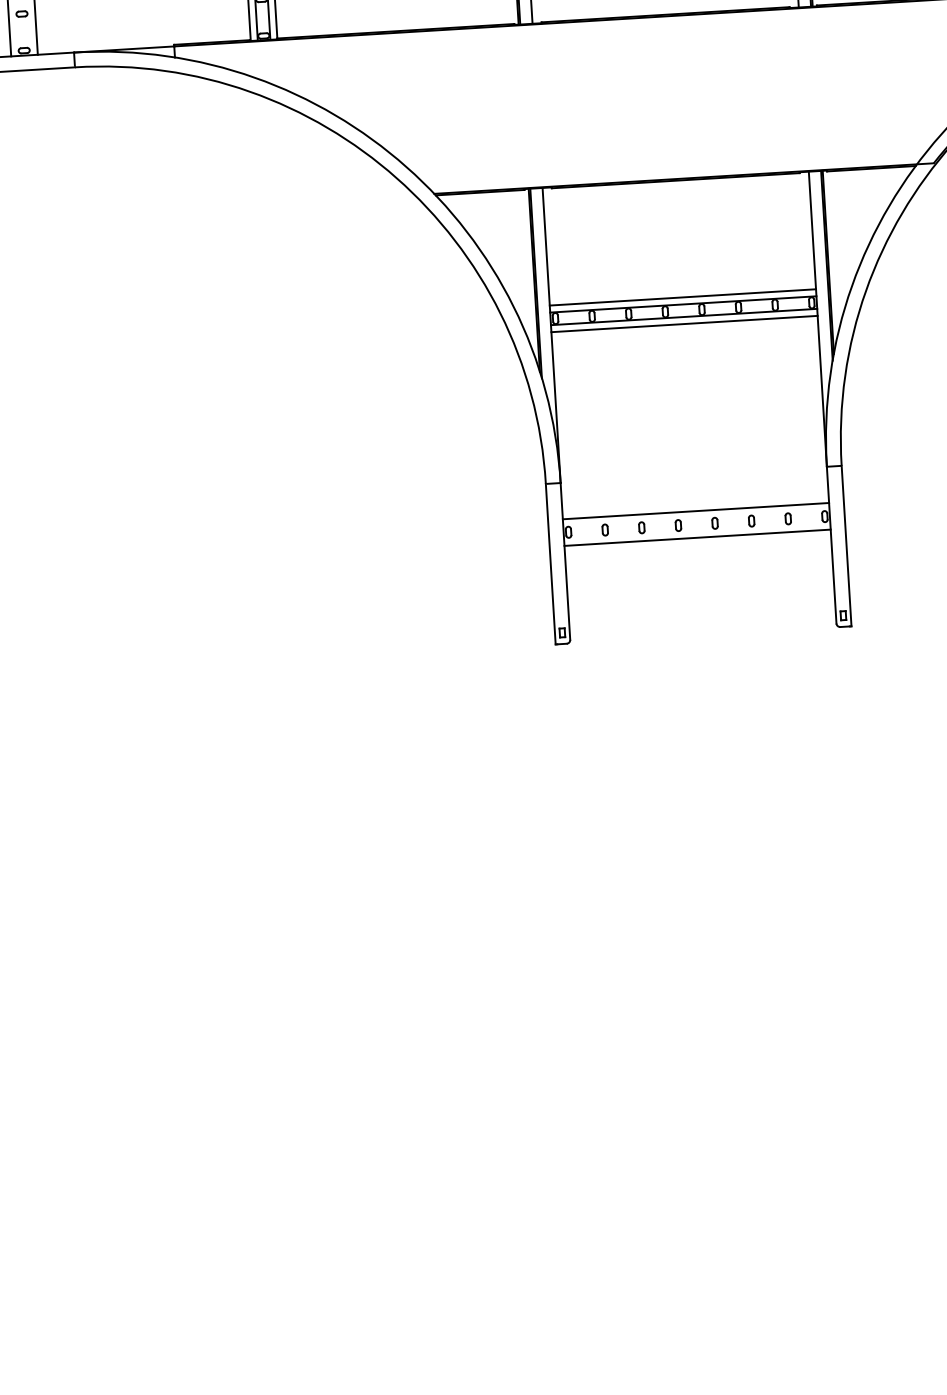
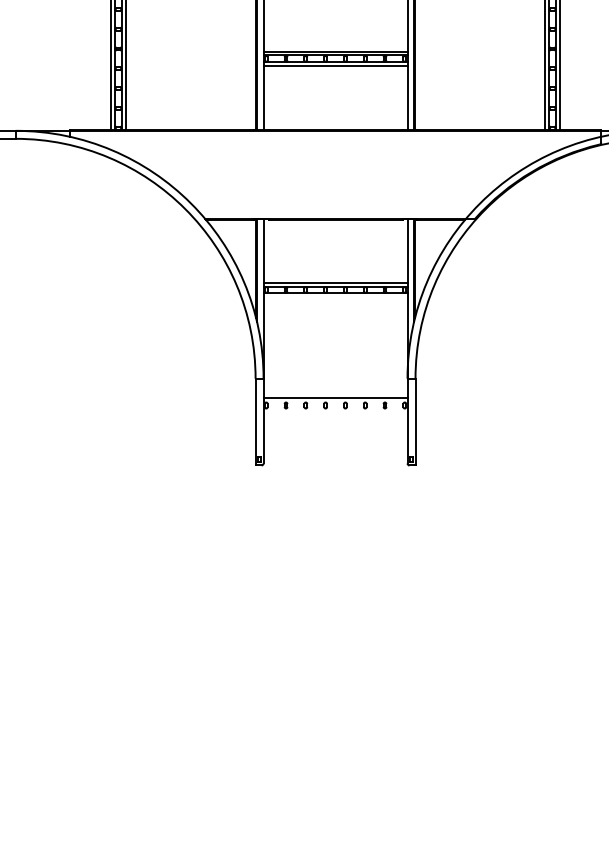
line: (684, 324) -> (335, 297), removed
line: (697, 537) -> (335, 412), removed

